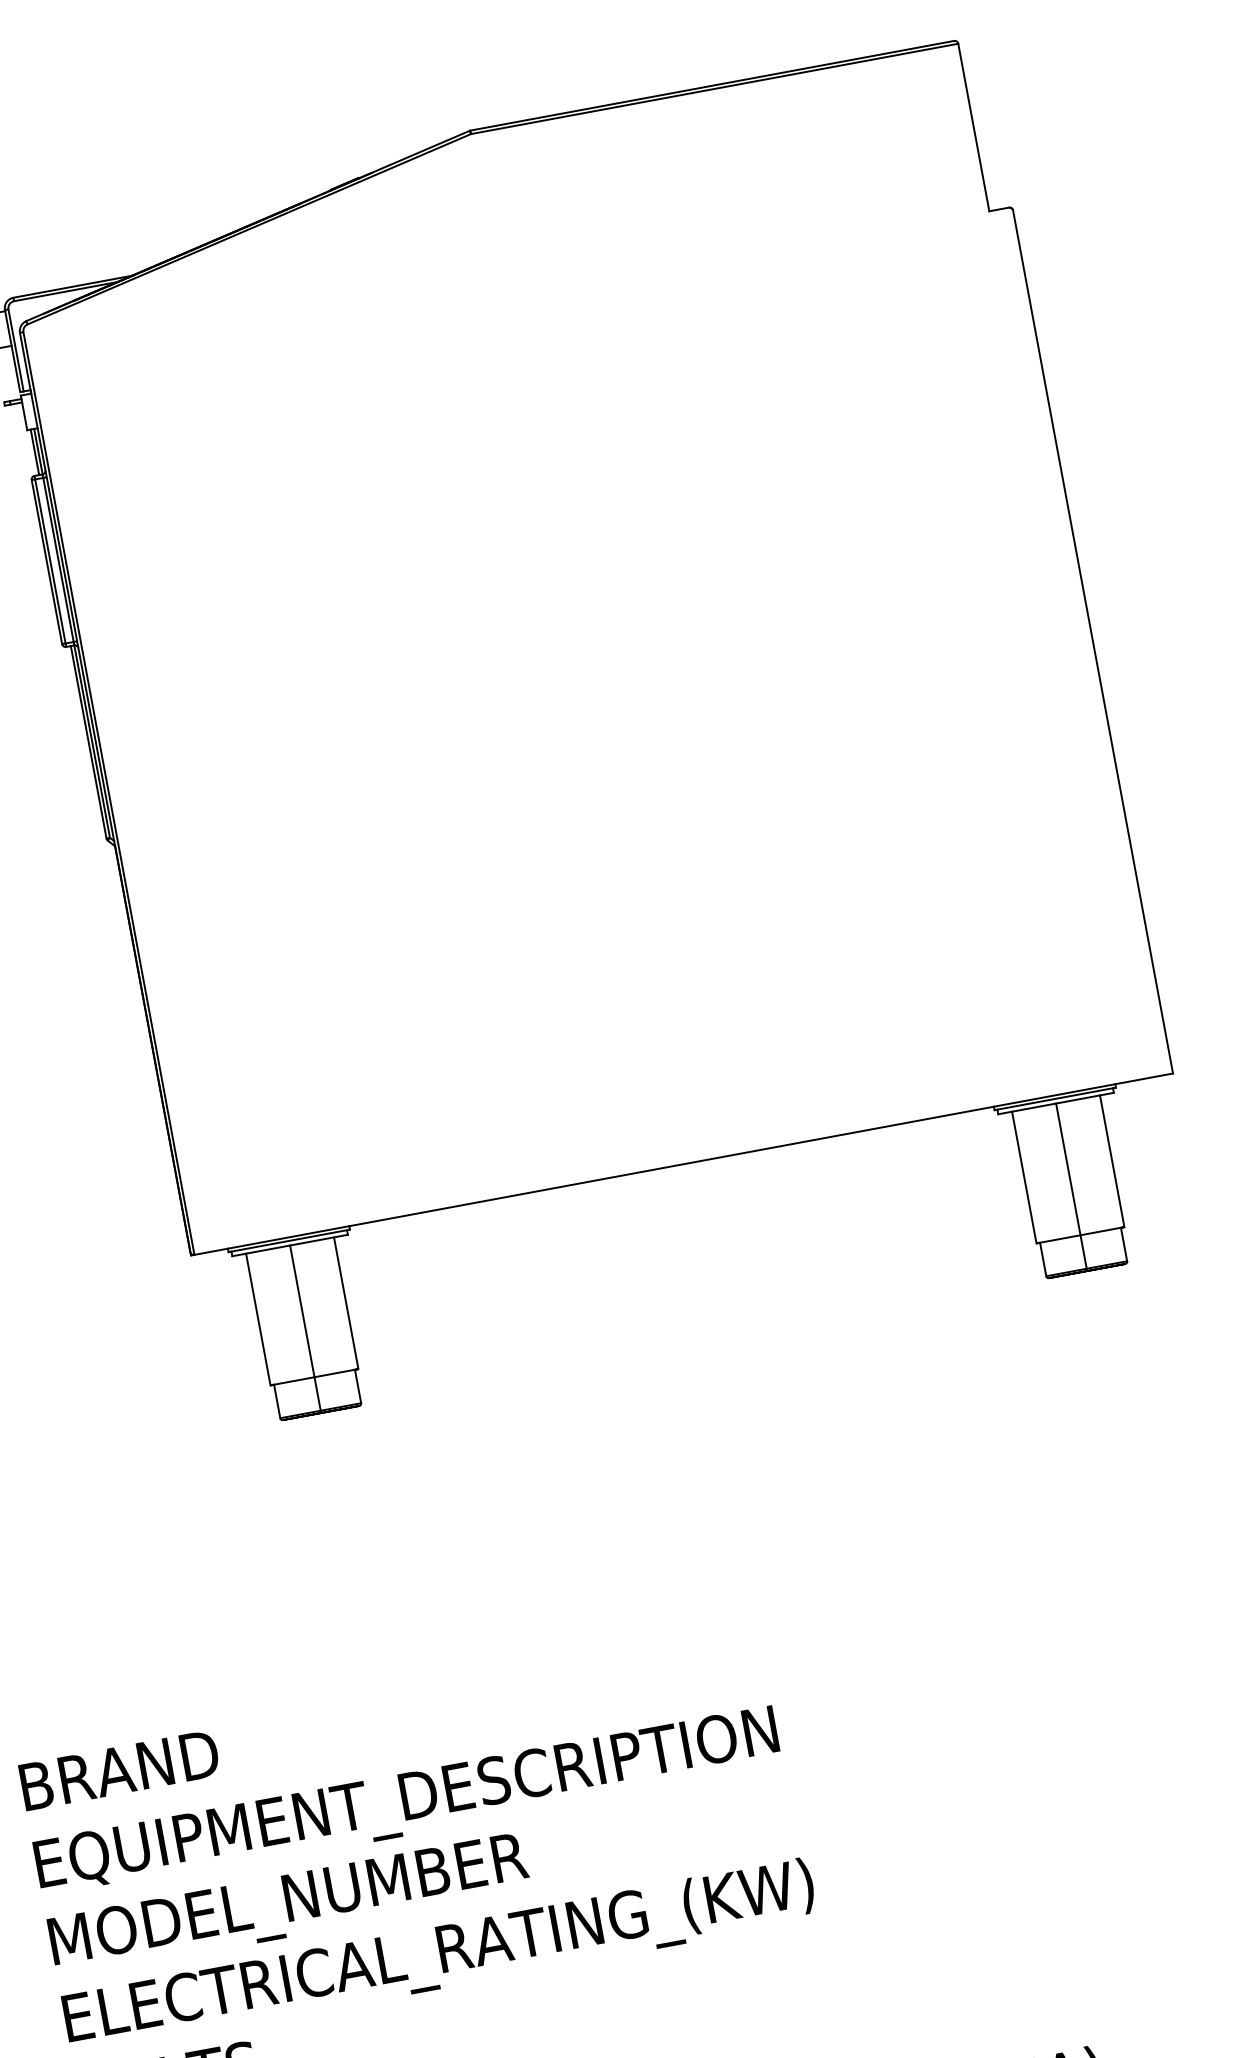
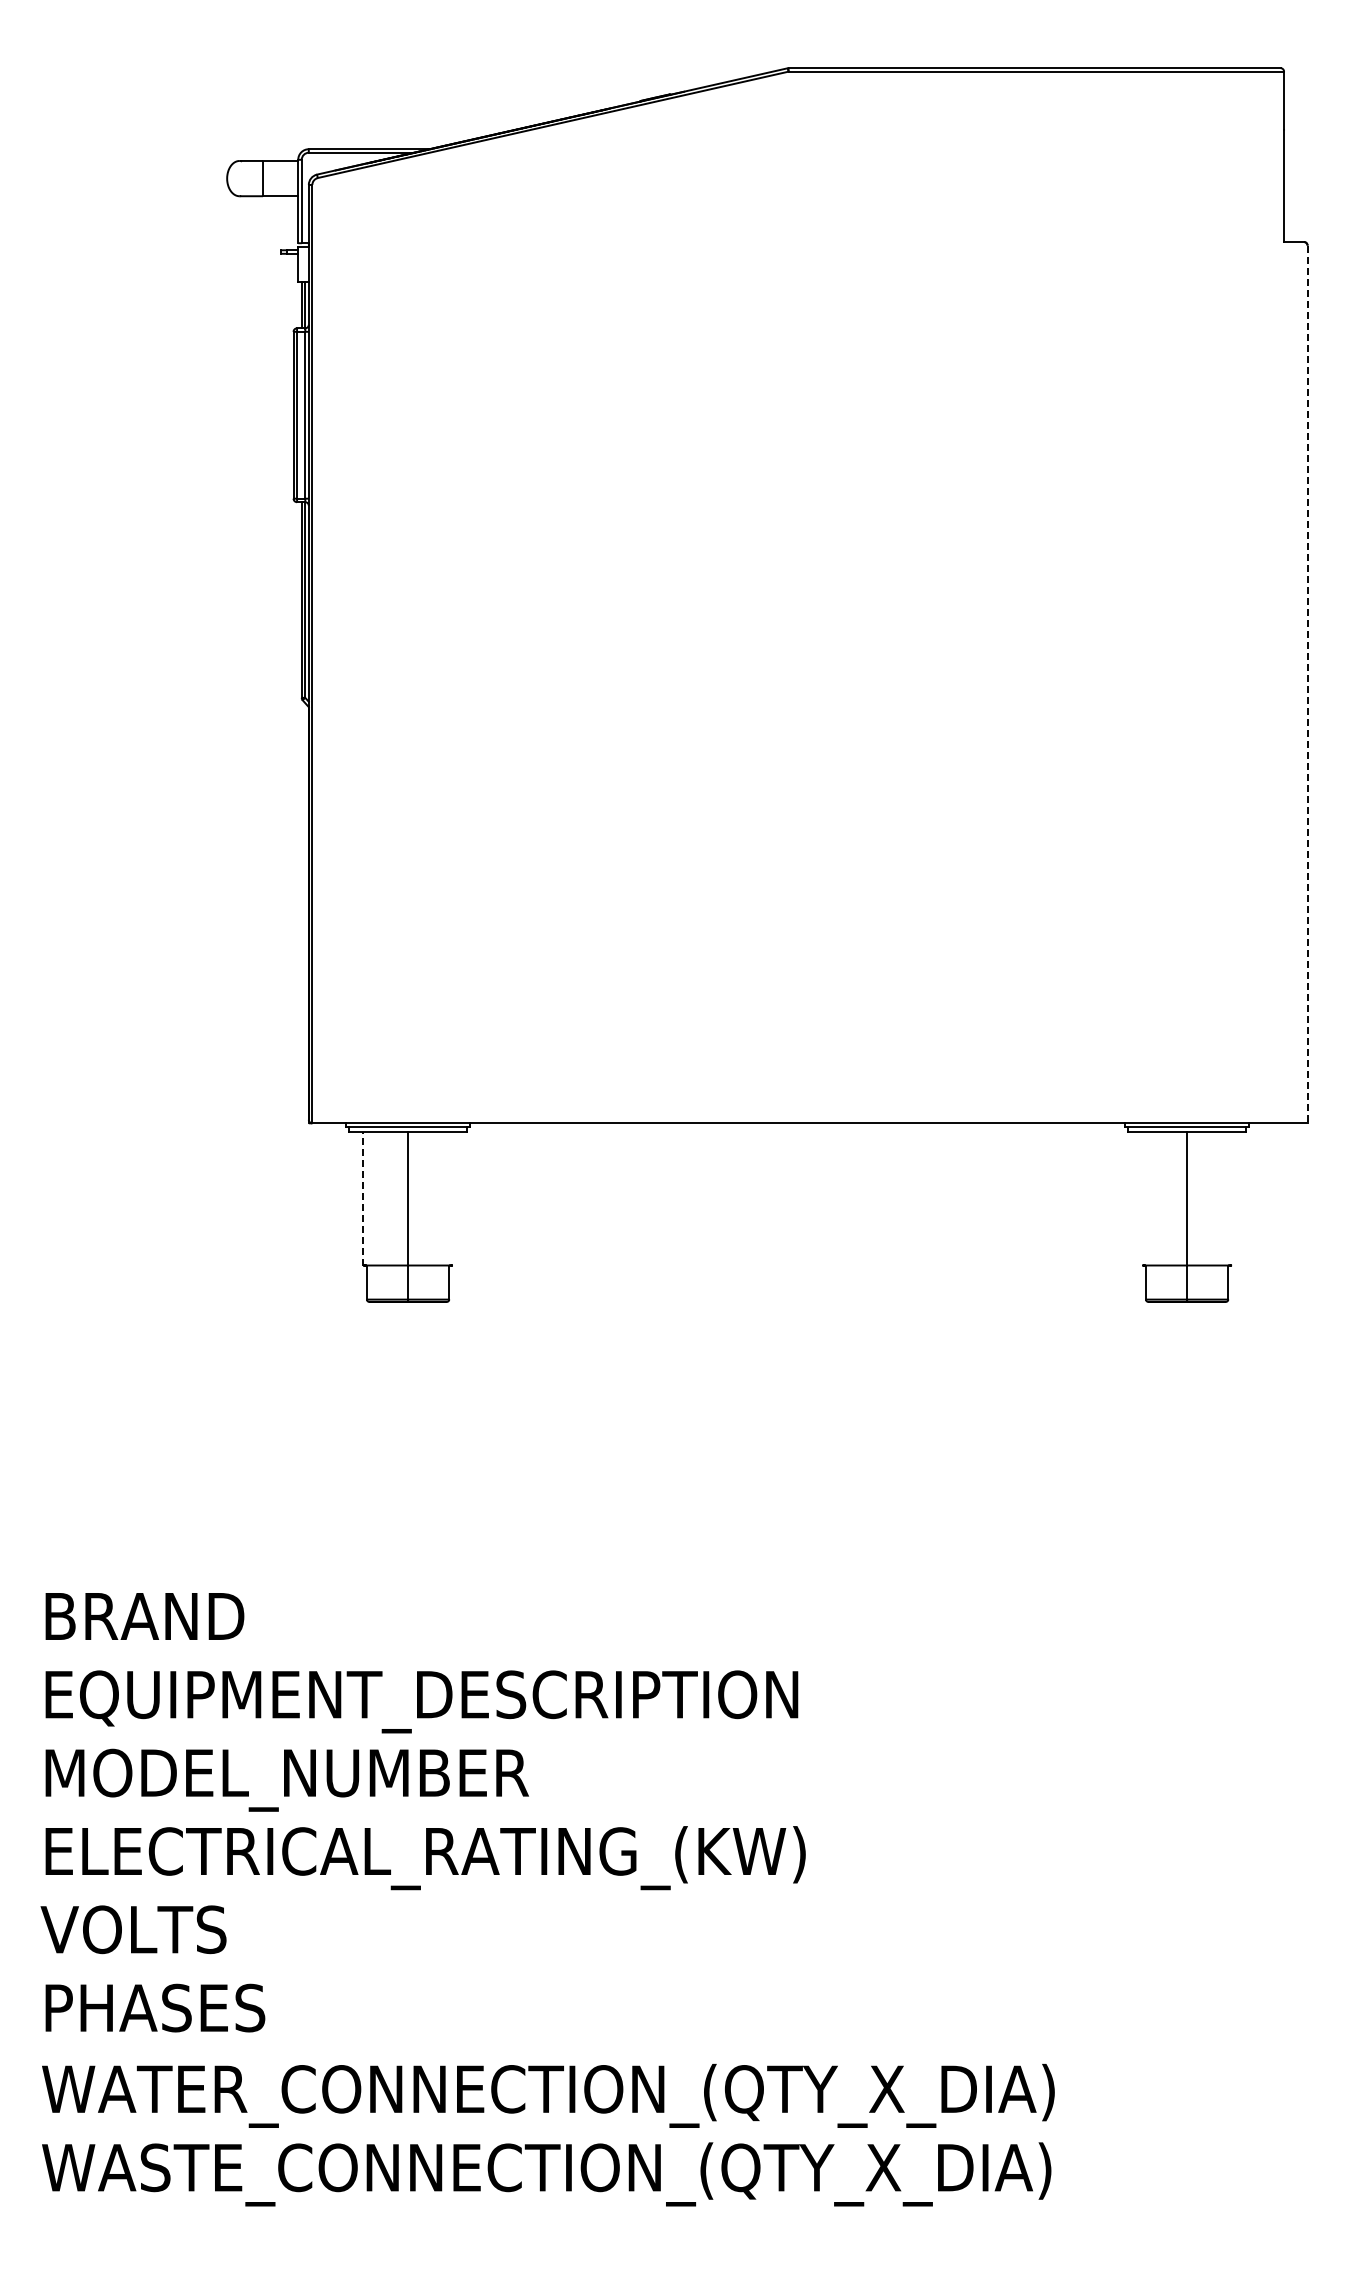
line: (1092, 642) -> (1307, 684), solid -> dashed
line: (1111, 1161) -> (1231, 1198), removed
line: (1024, 1177) -> (1142, 1198), removed
line: (345, 1303) -> (452, 1198), removed
line: (258, 1319) -> (363, 1198), solid -> dashed

